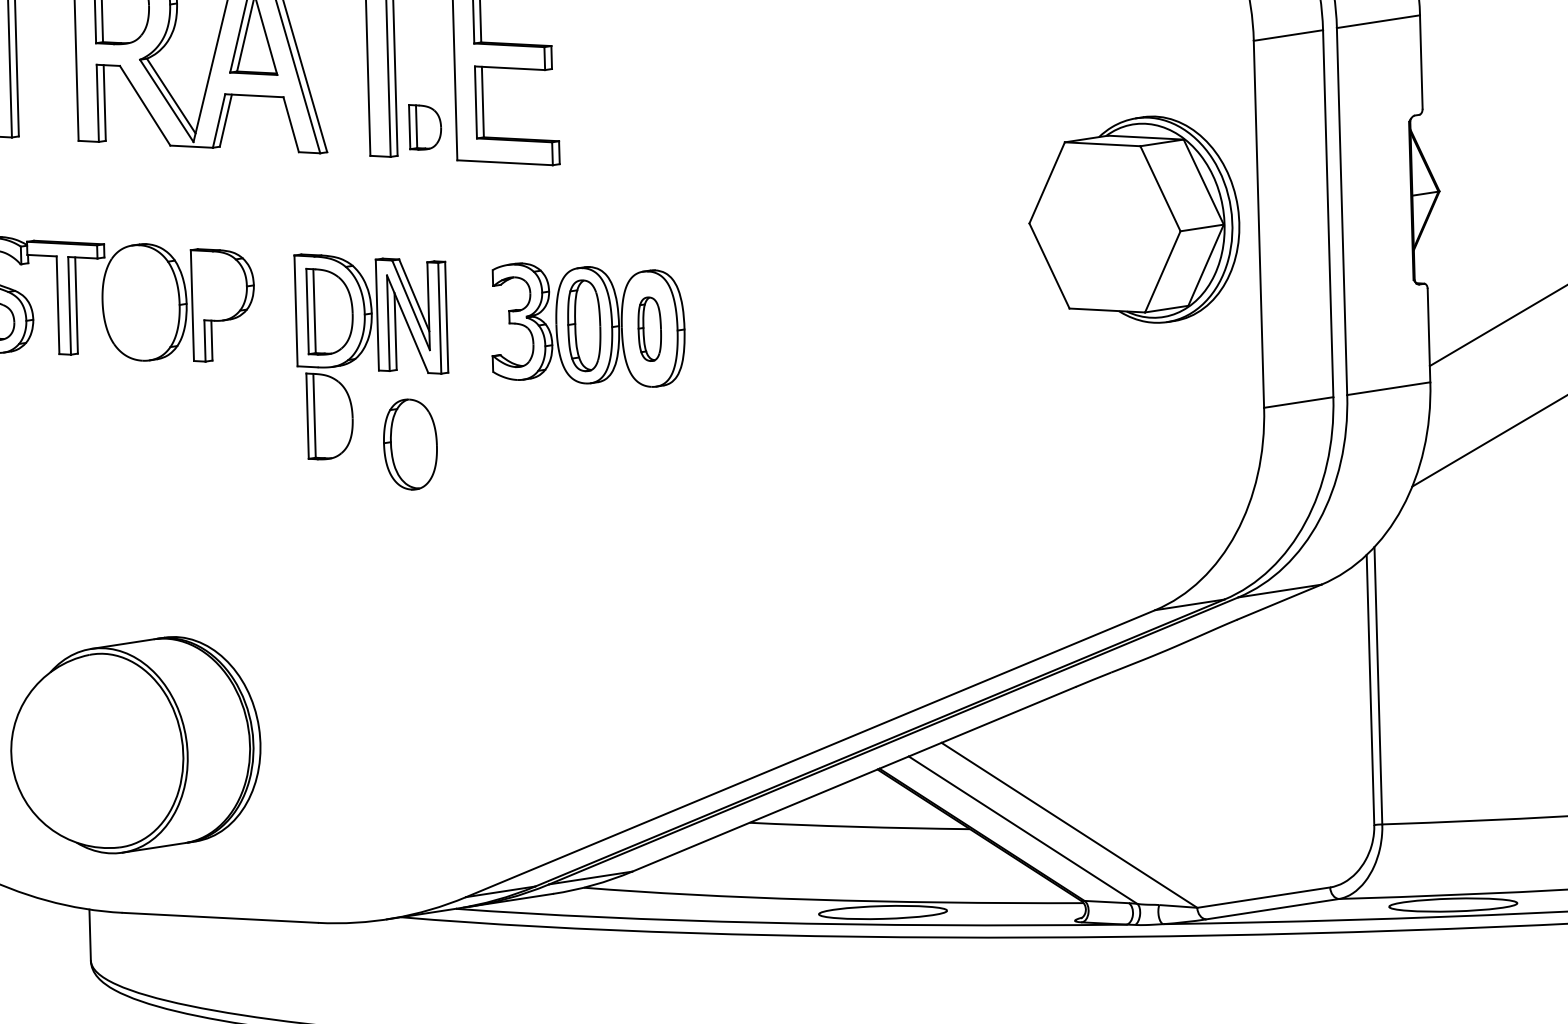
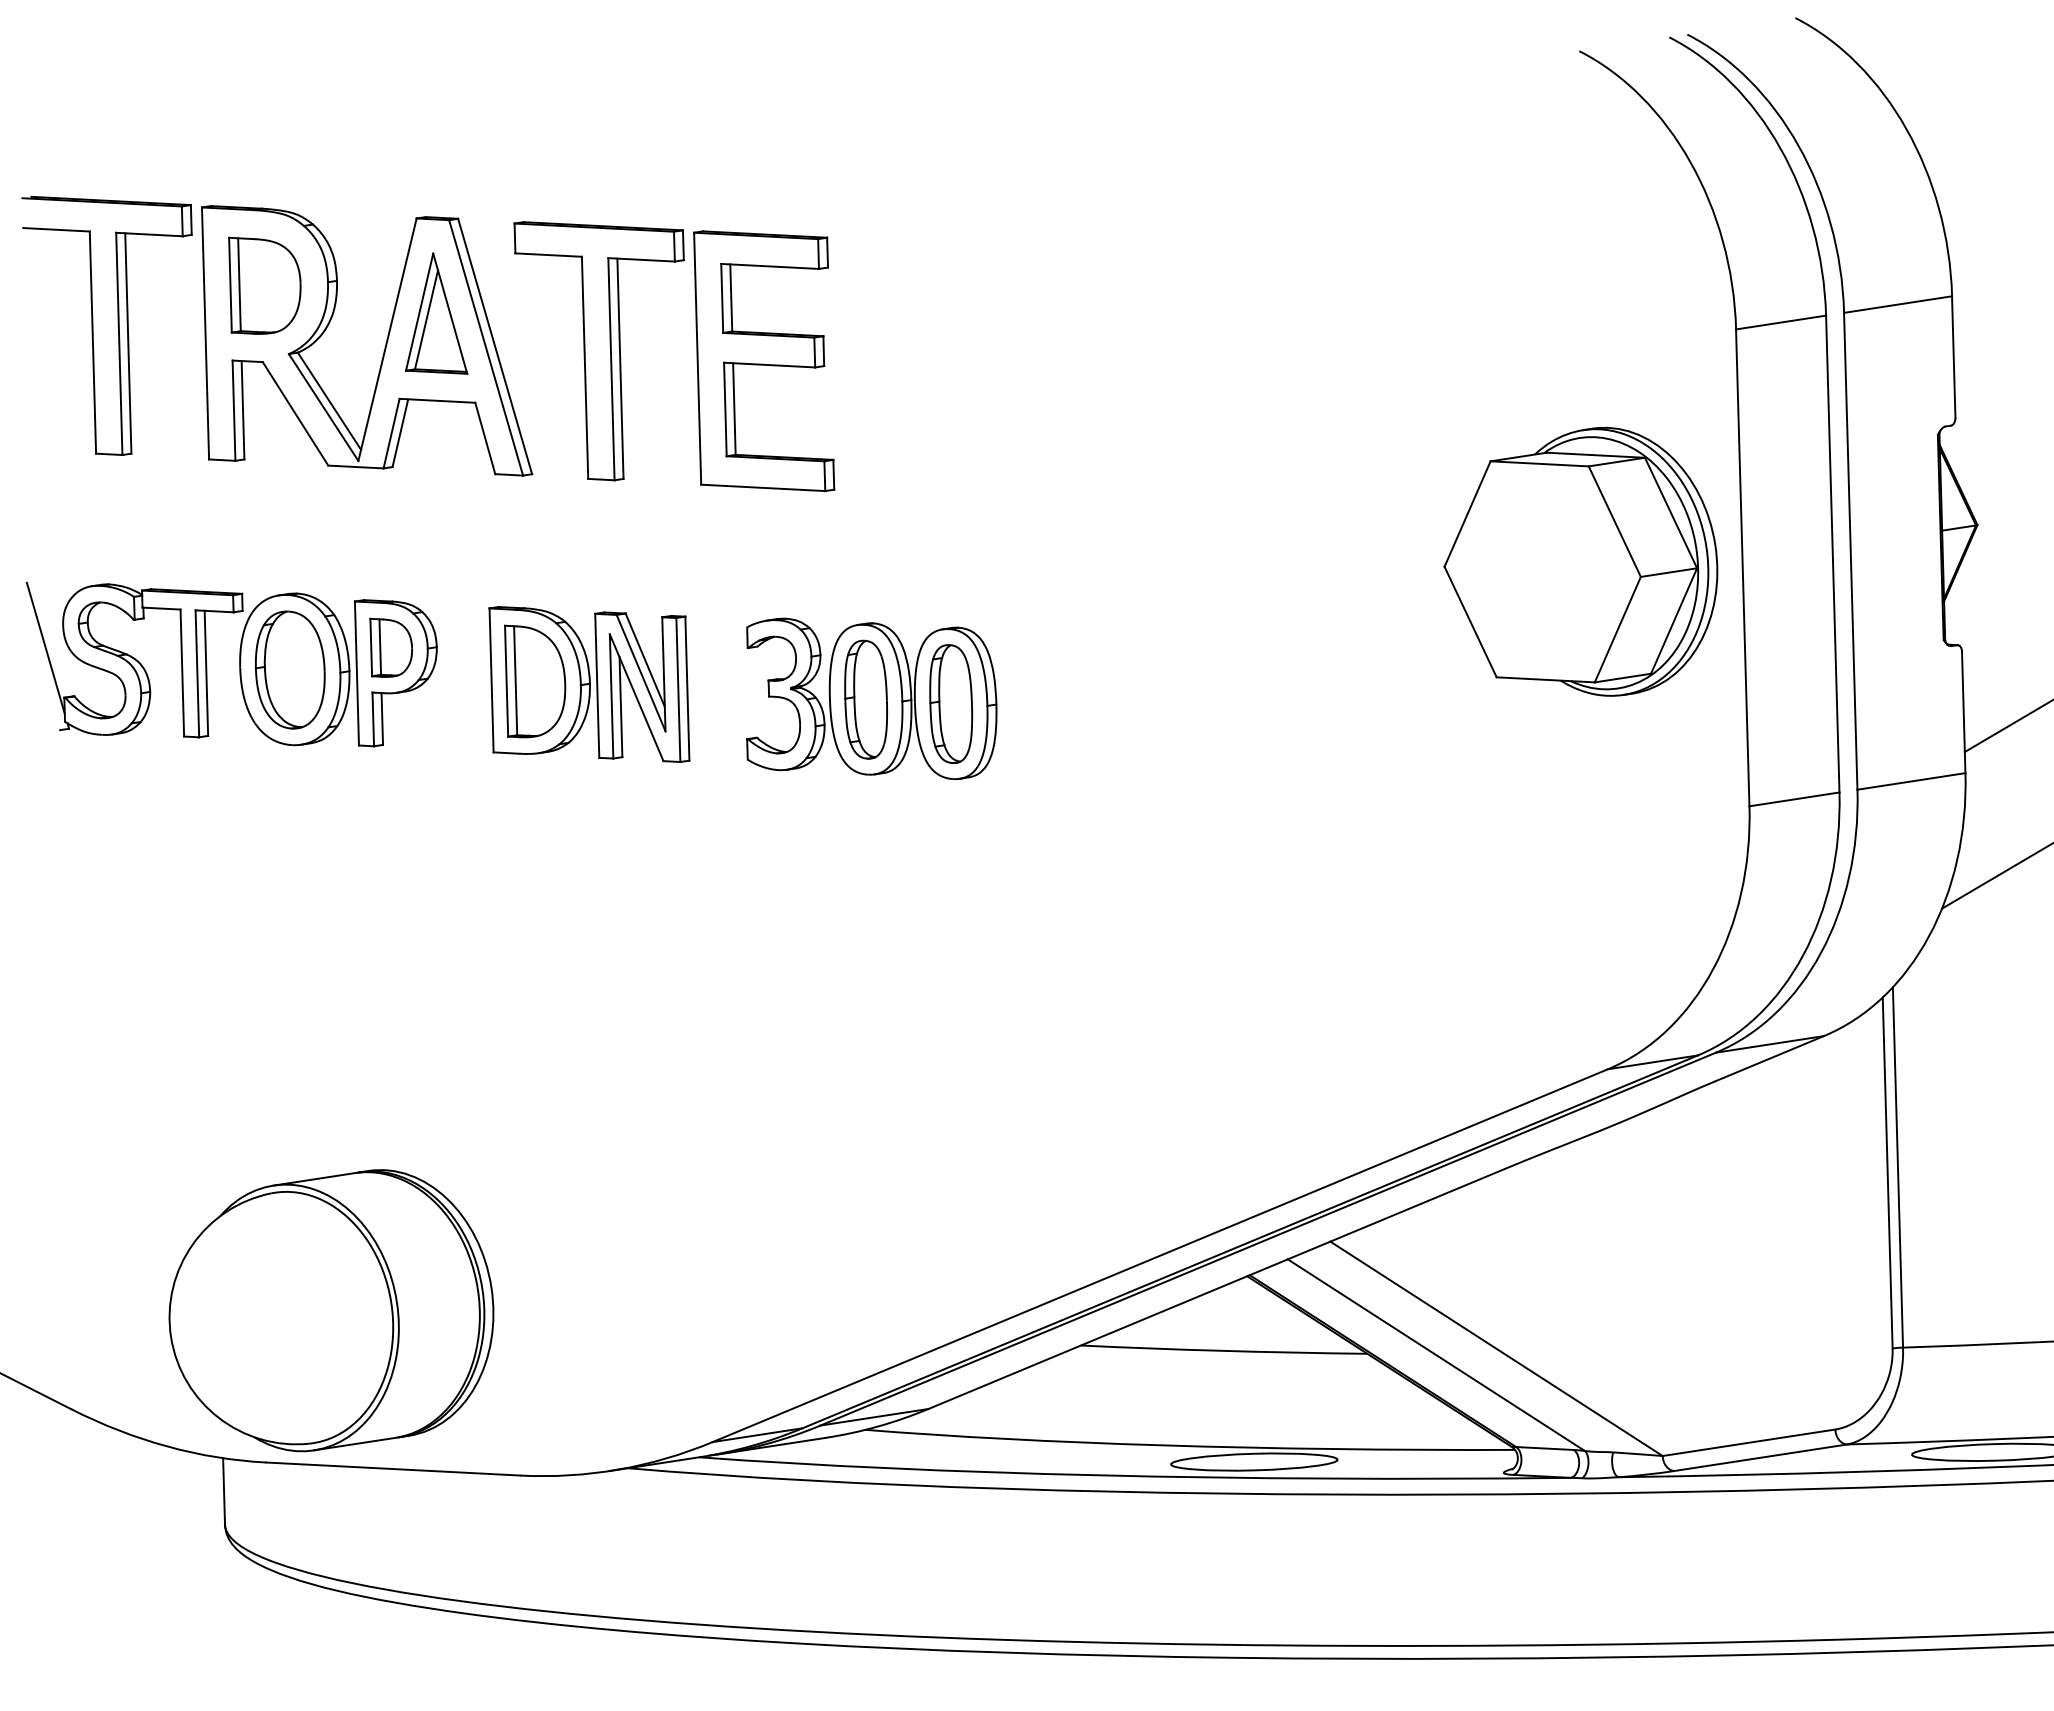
part: (424, 127) -> (390, 647), moved
part: (649, 329) -> (951, 704), size x1.43
part: (329, 416) -> (535, 817), removed
part: (409, 444) -> (289, 669), moved
part: (135, 745) -> (331, 1310), moved

